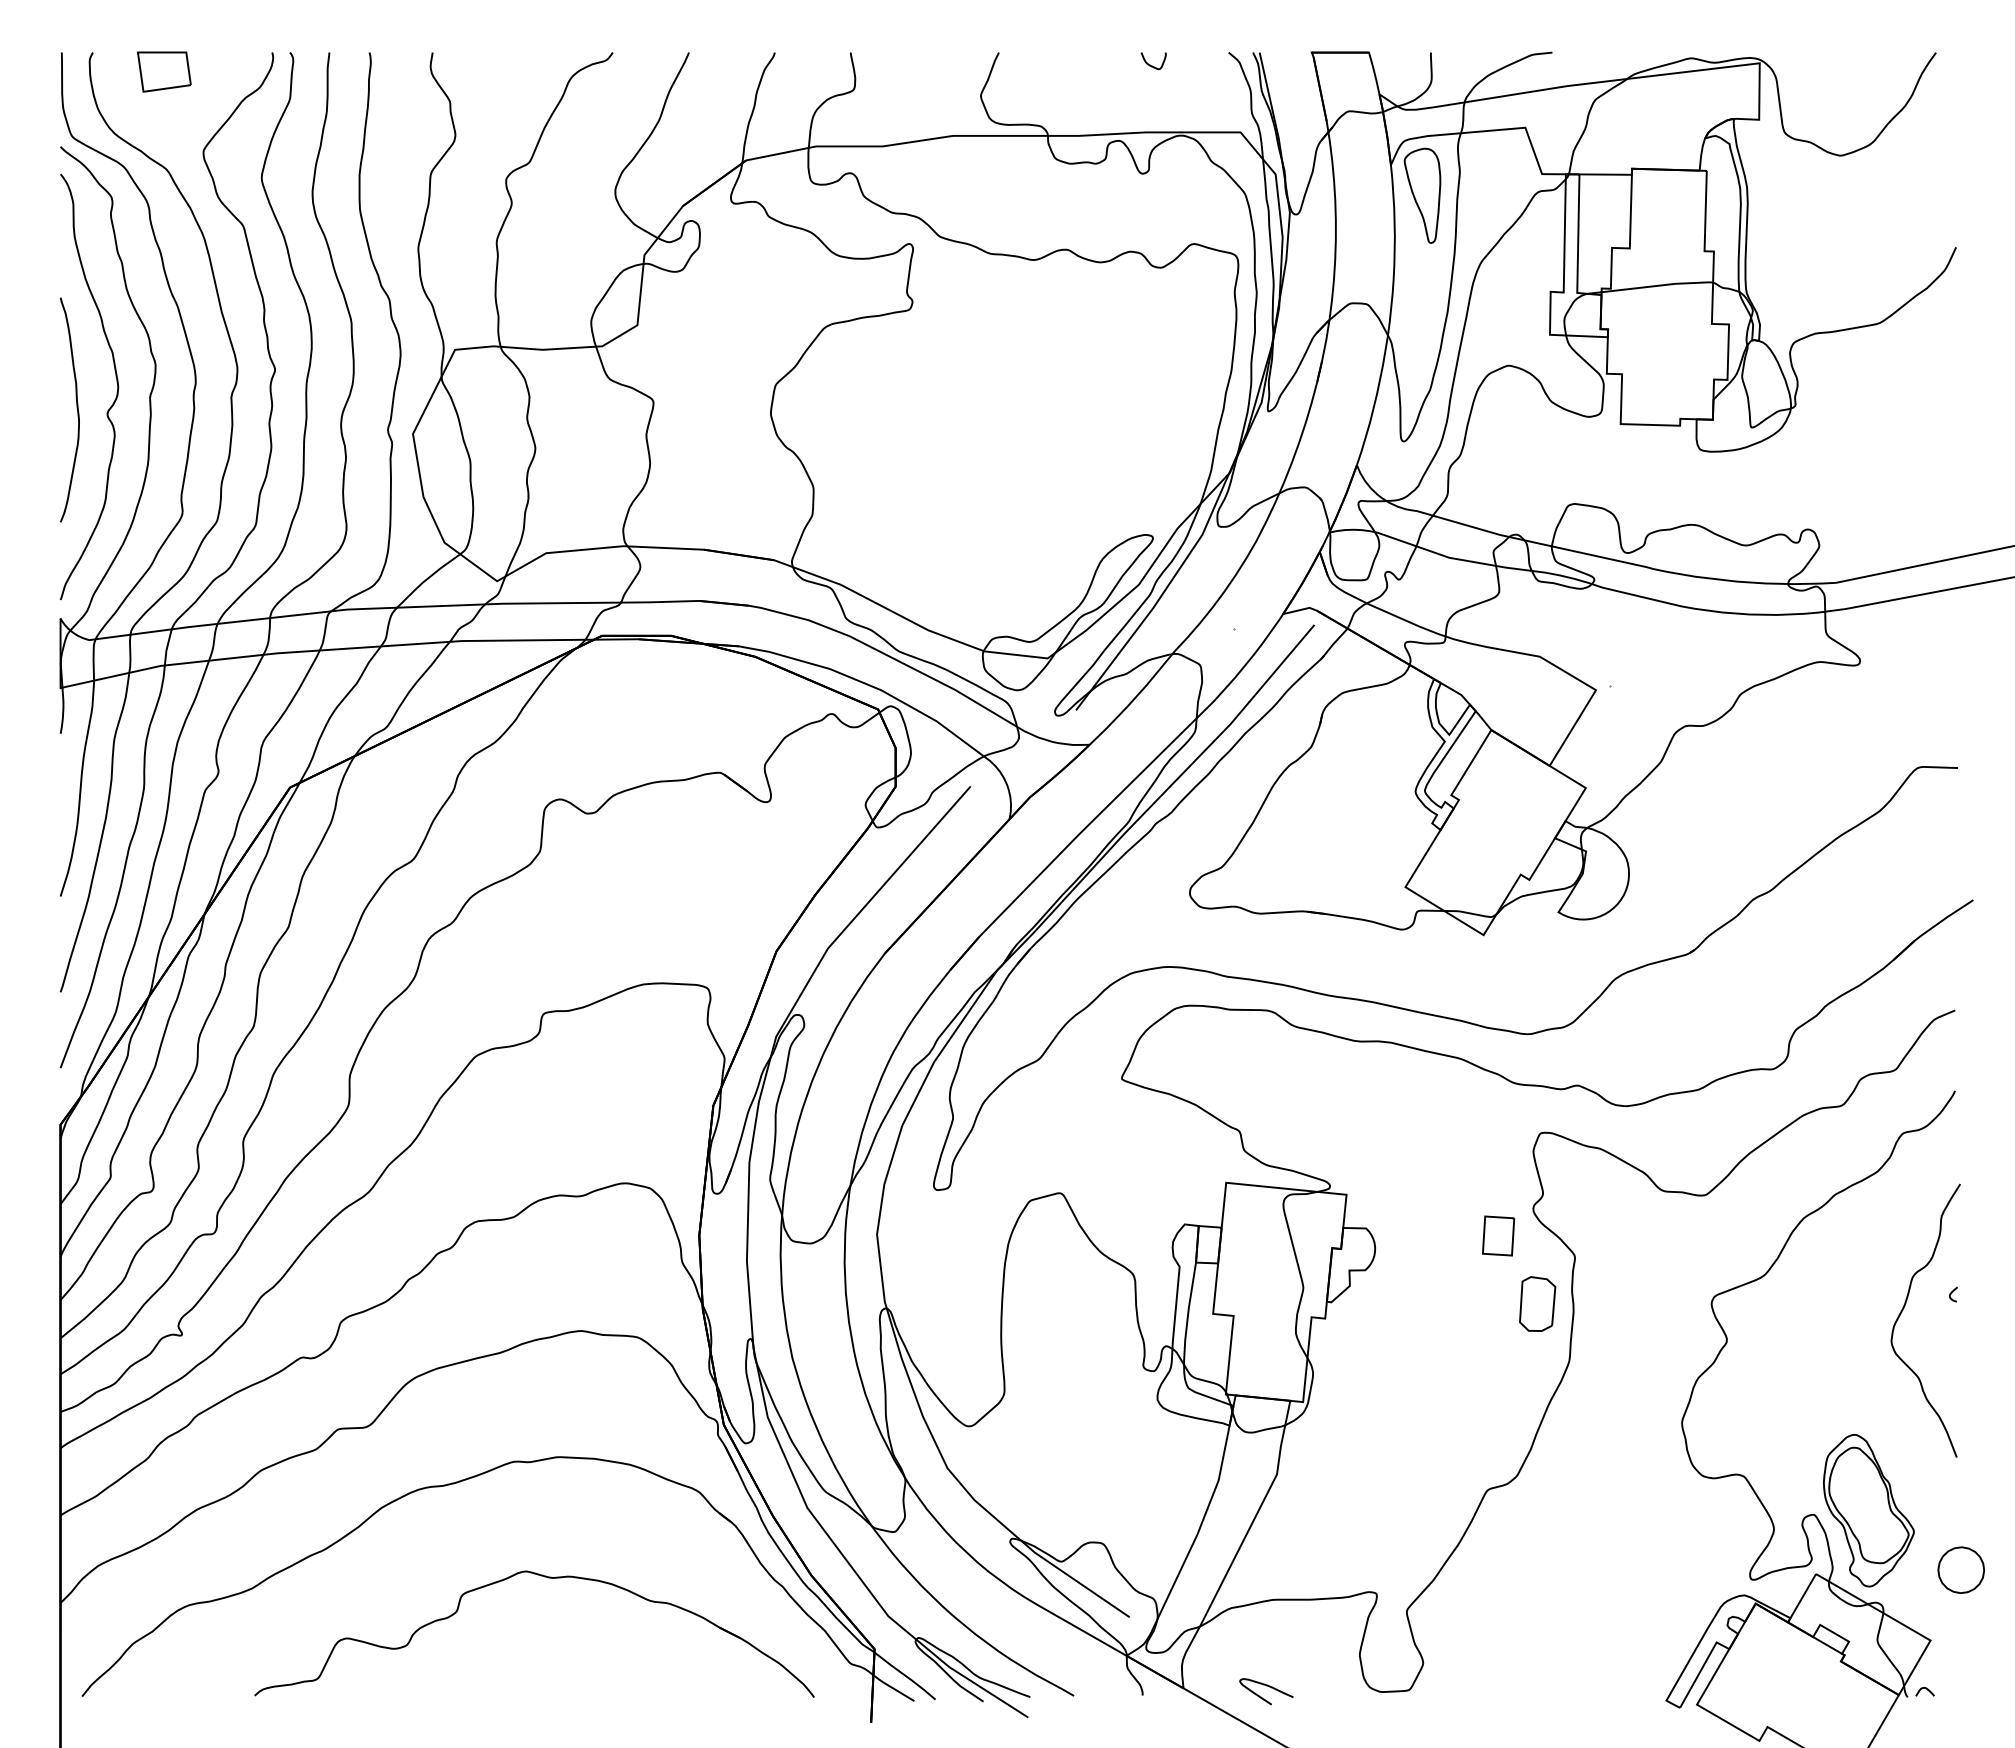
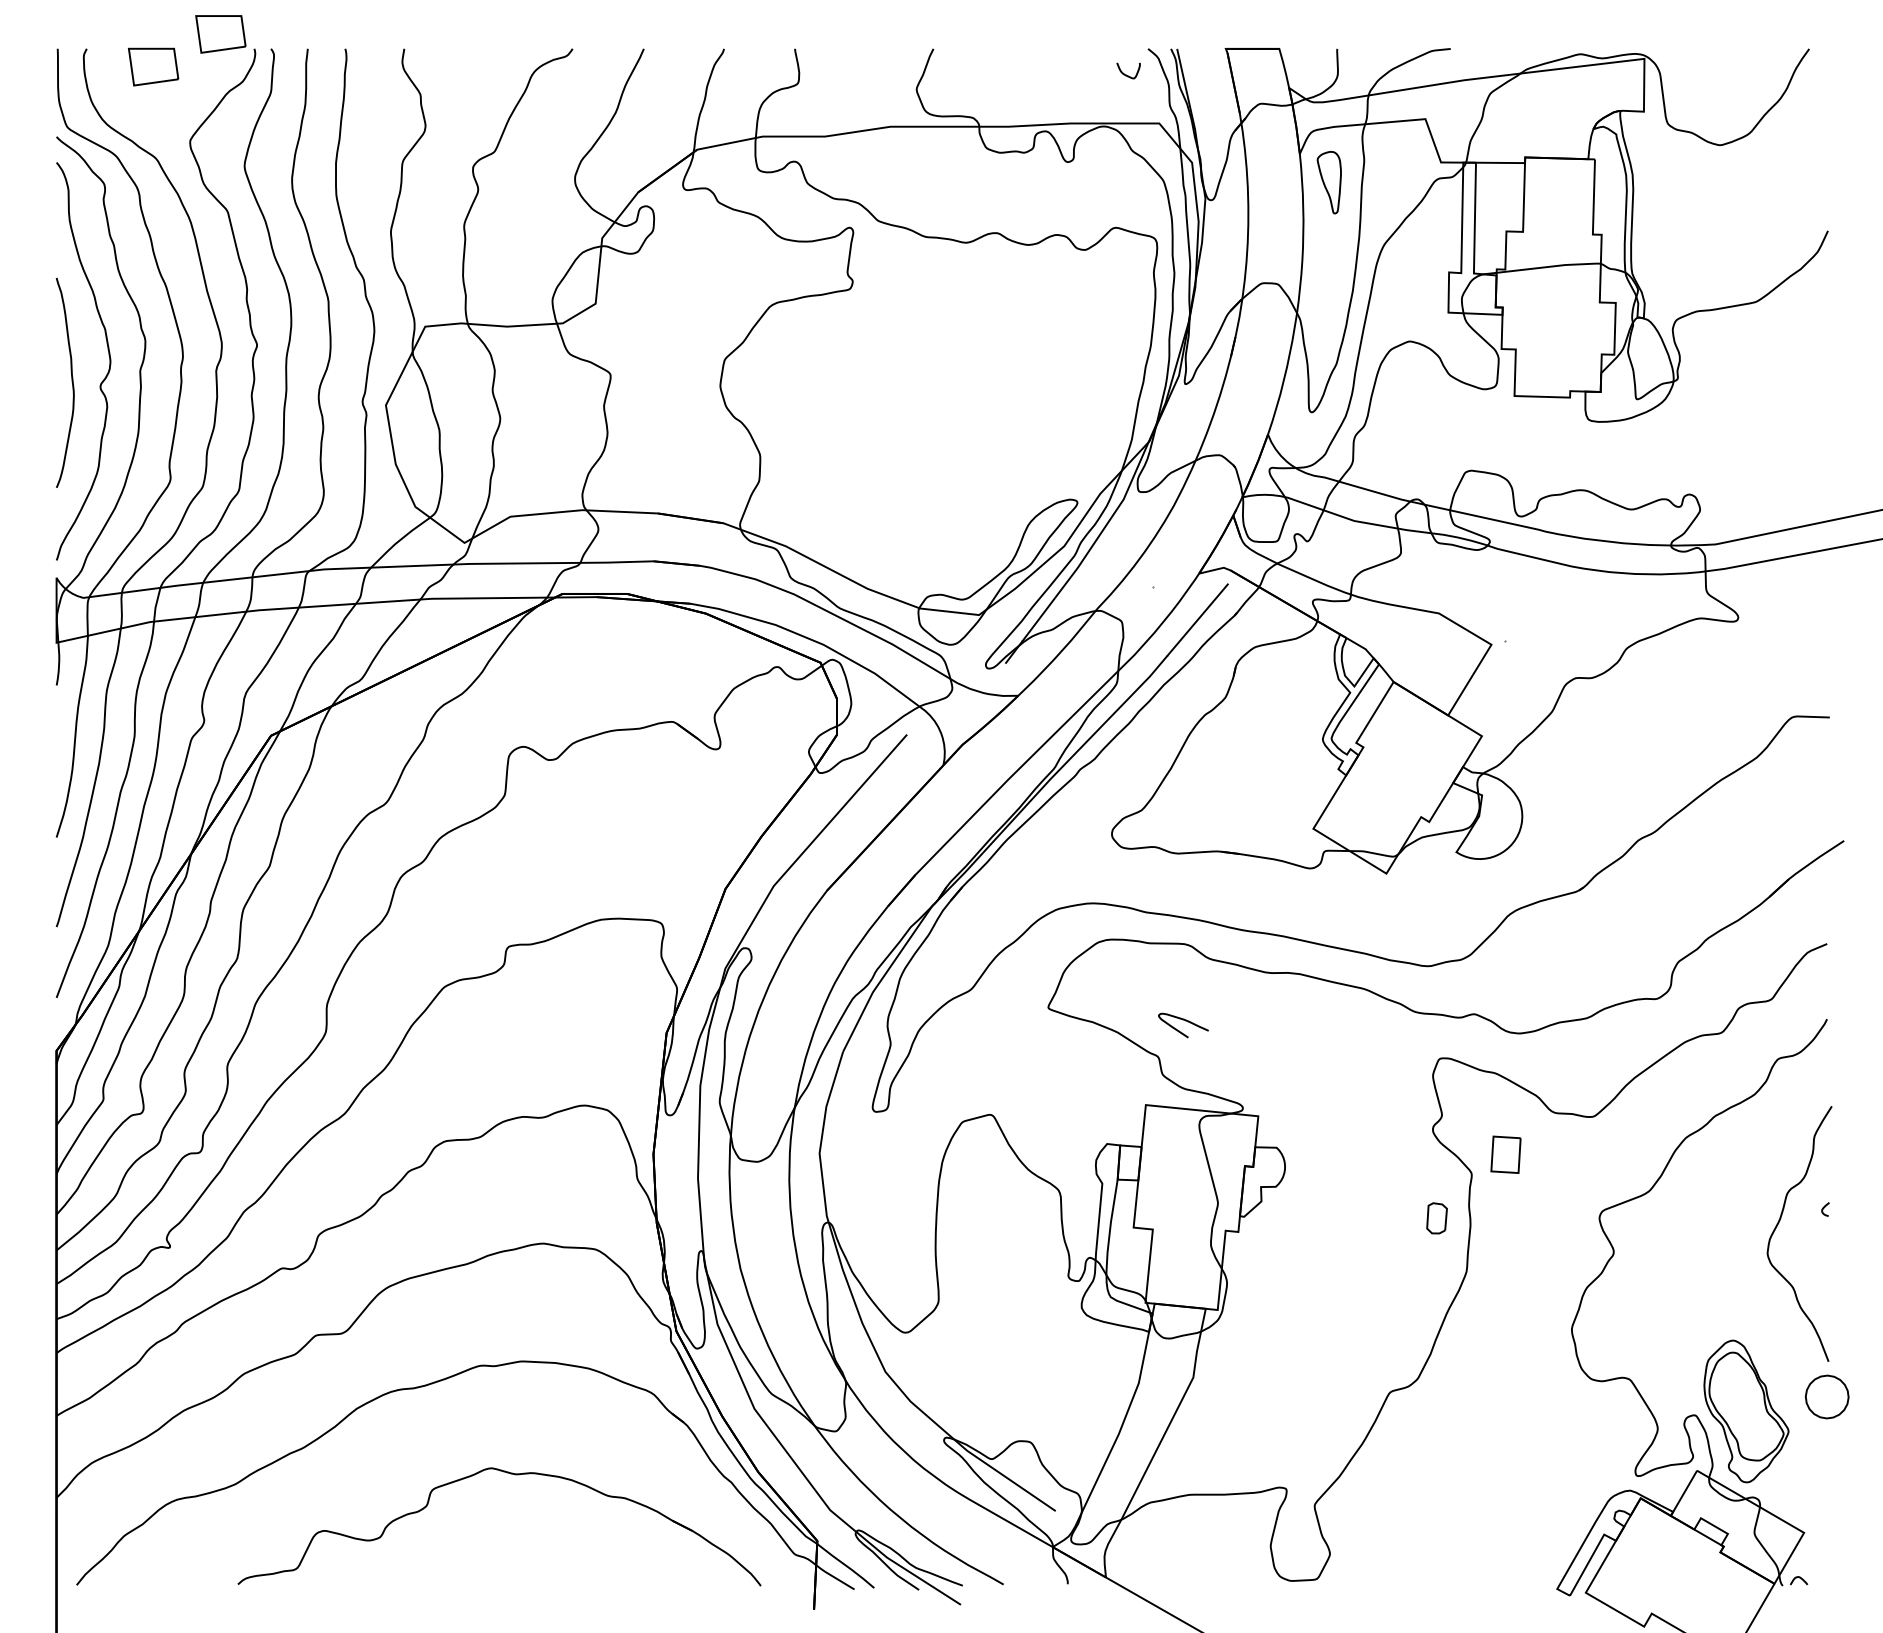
part: (236, 36) -> (221, 33), added
curve: (1152, 65) -> (1127, 74), moved
part: (1422, 195) -> (1329, 182), size x0.7
part: (1498, 1235) -> (1505, 1154), moved
part: (1537, 1303) -> (1436, 1217), size x0.6
part: (1961, 1569) -> (1827, 1396), moved
curve: (1266, 1686) -> (1183, 1020), moved

